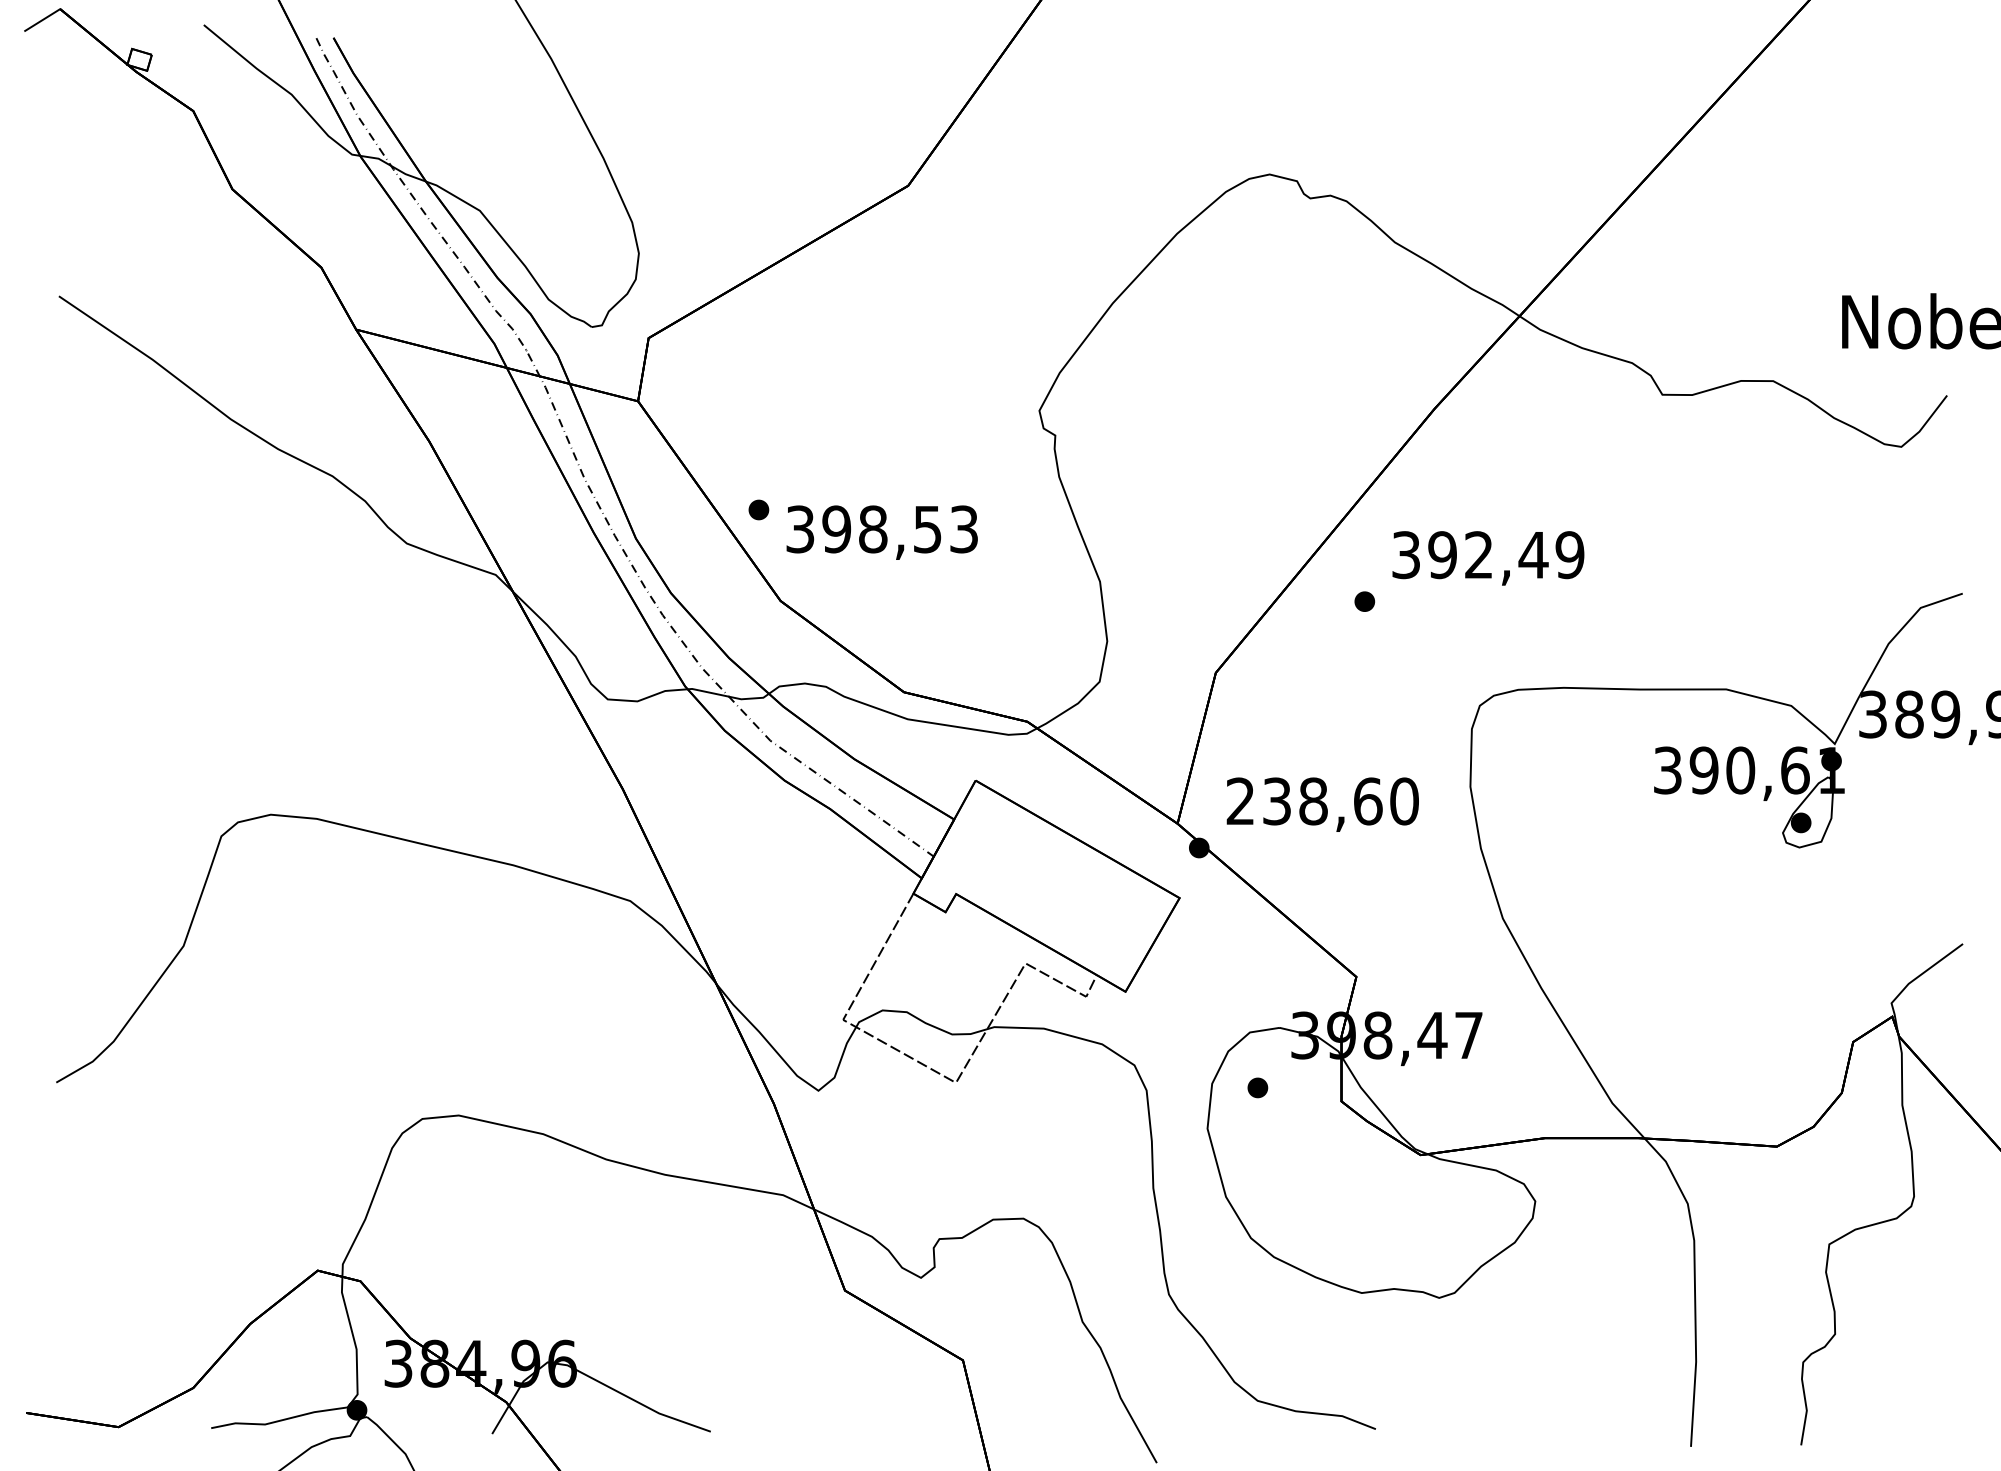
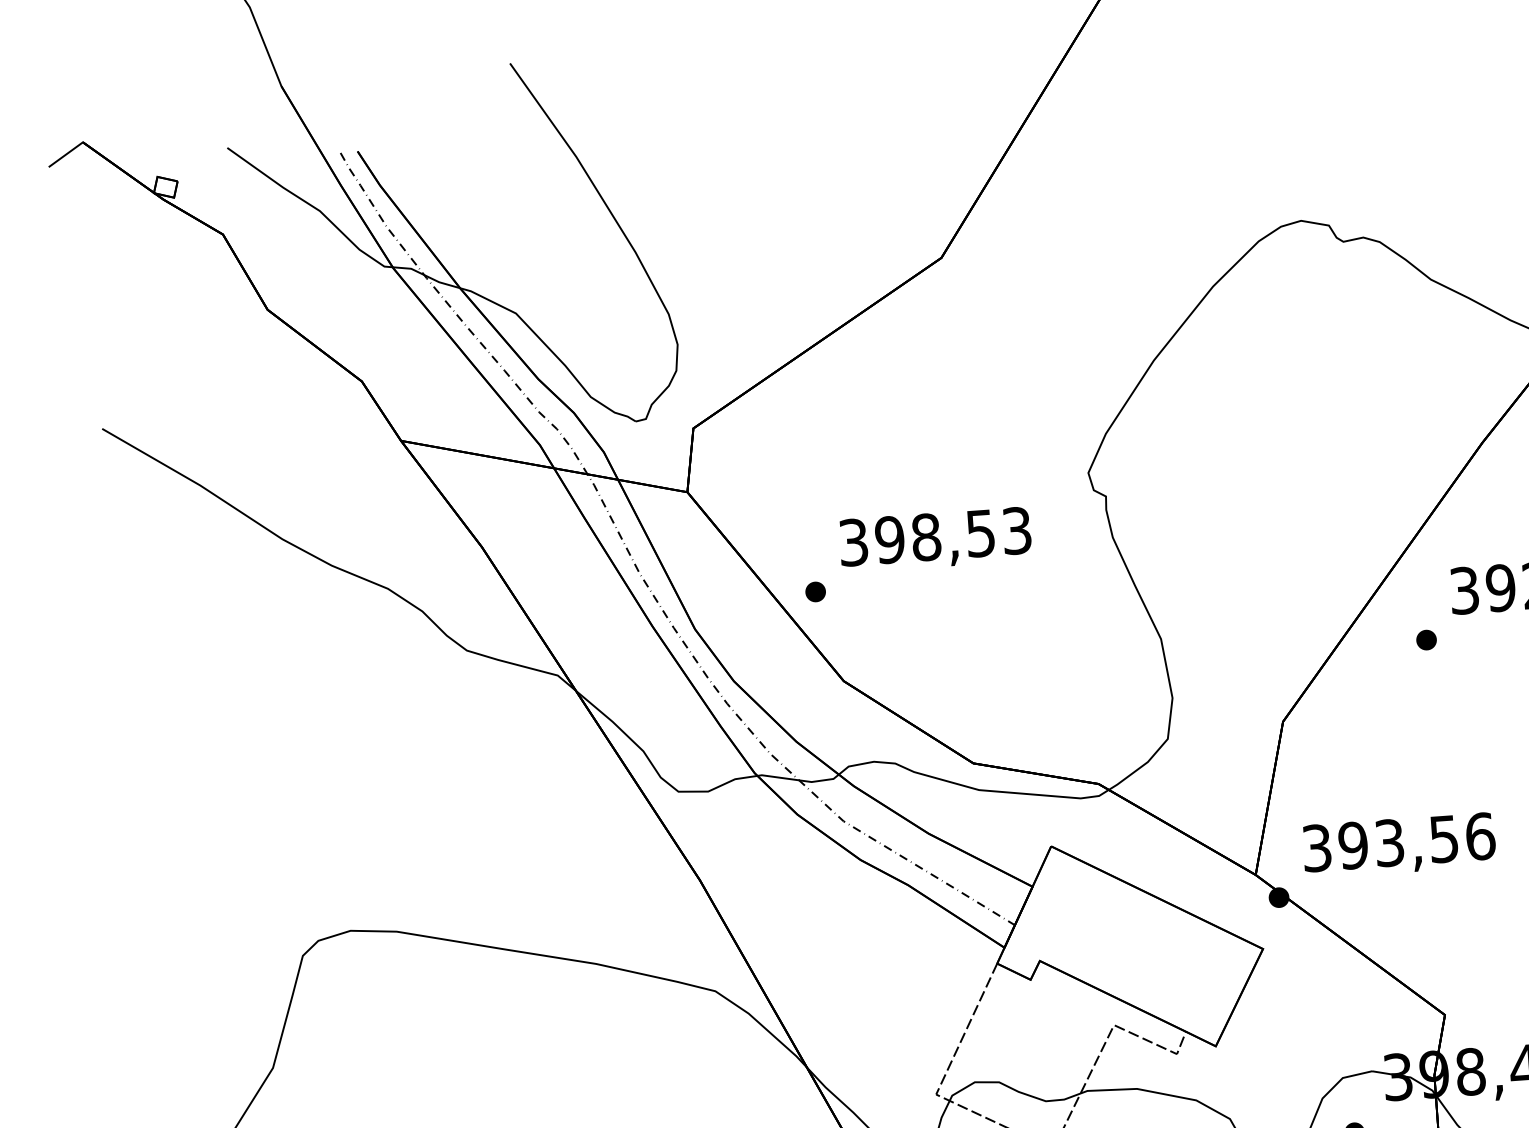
text: (881, 532) -> (934, 539), moved
text: (1322, 801) -> (1398, 842), 238,60 -> 393,56

